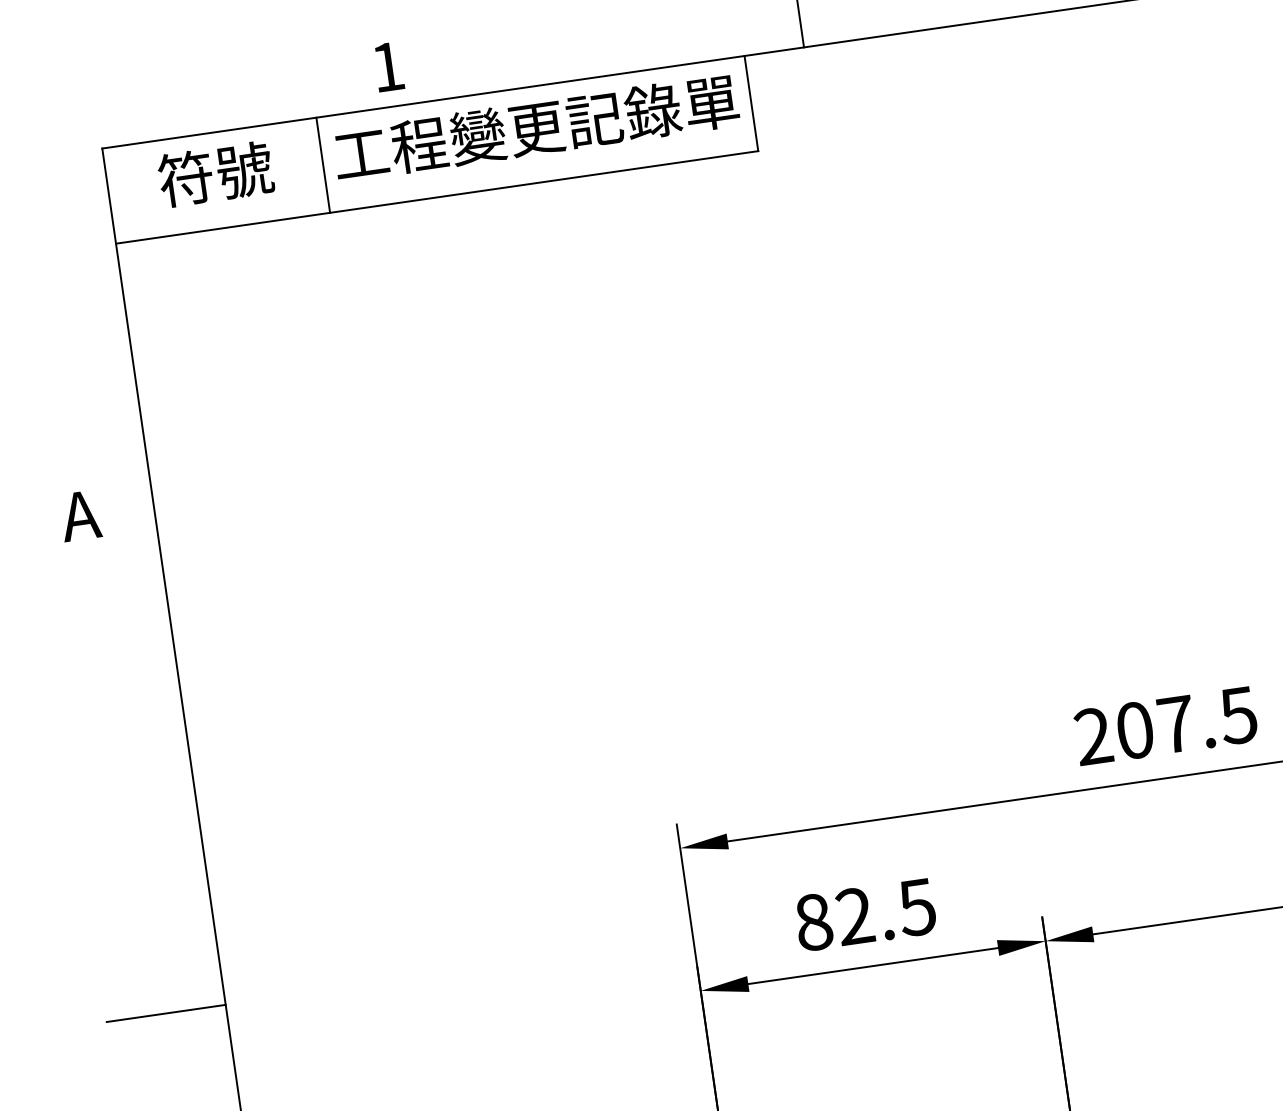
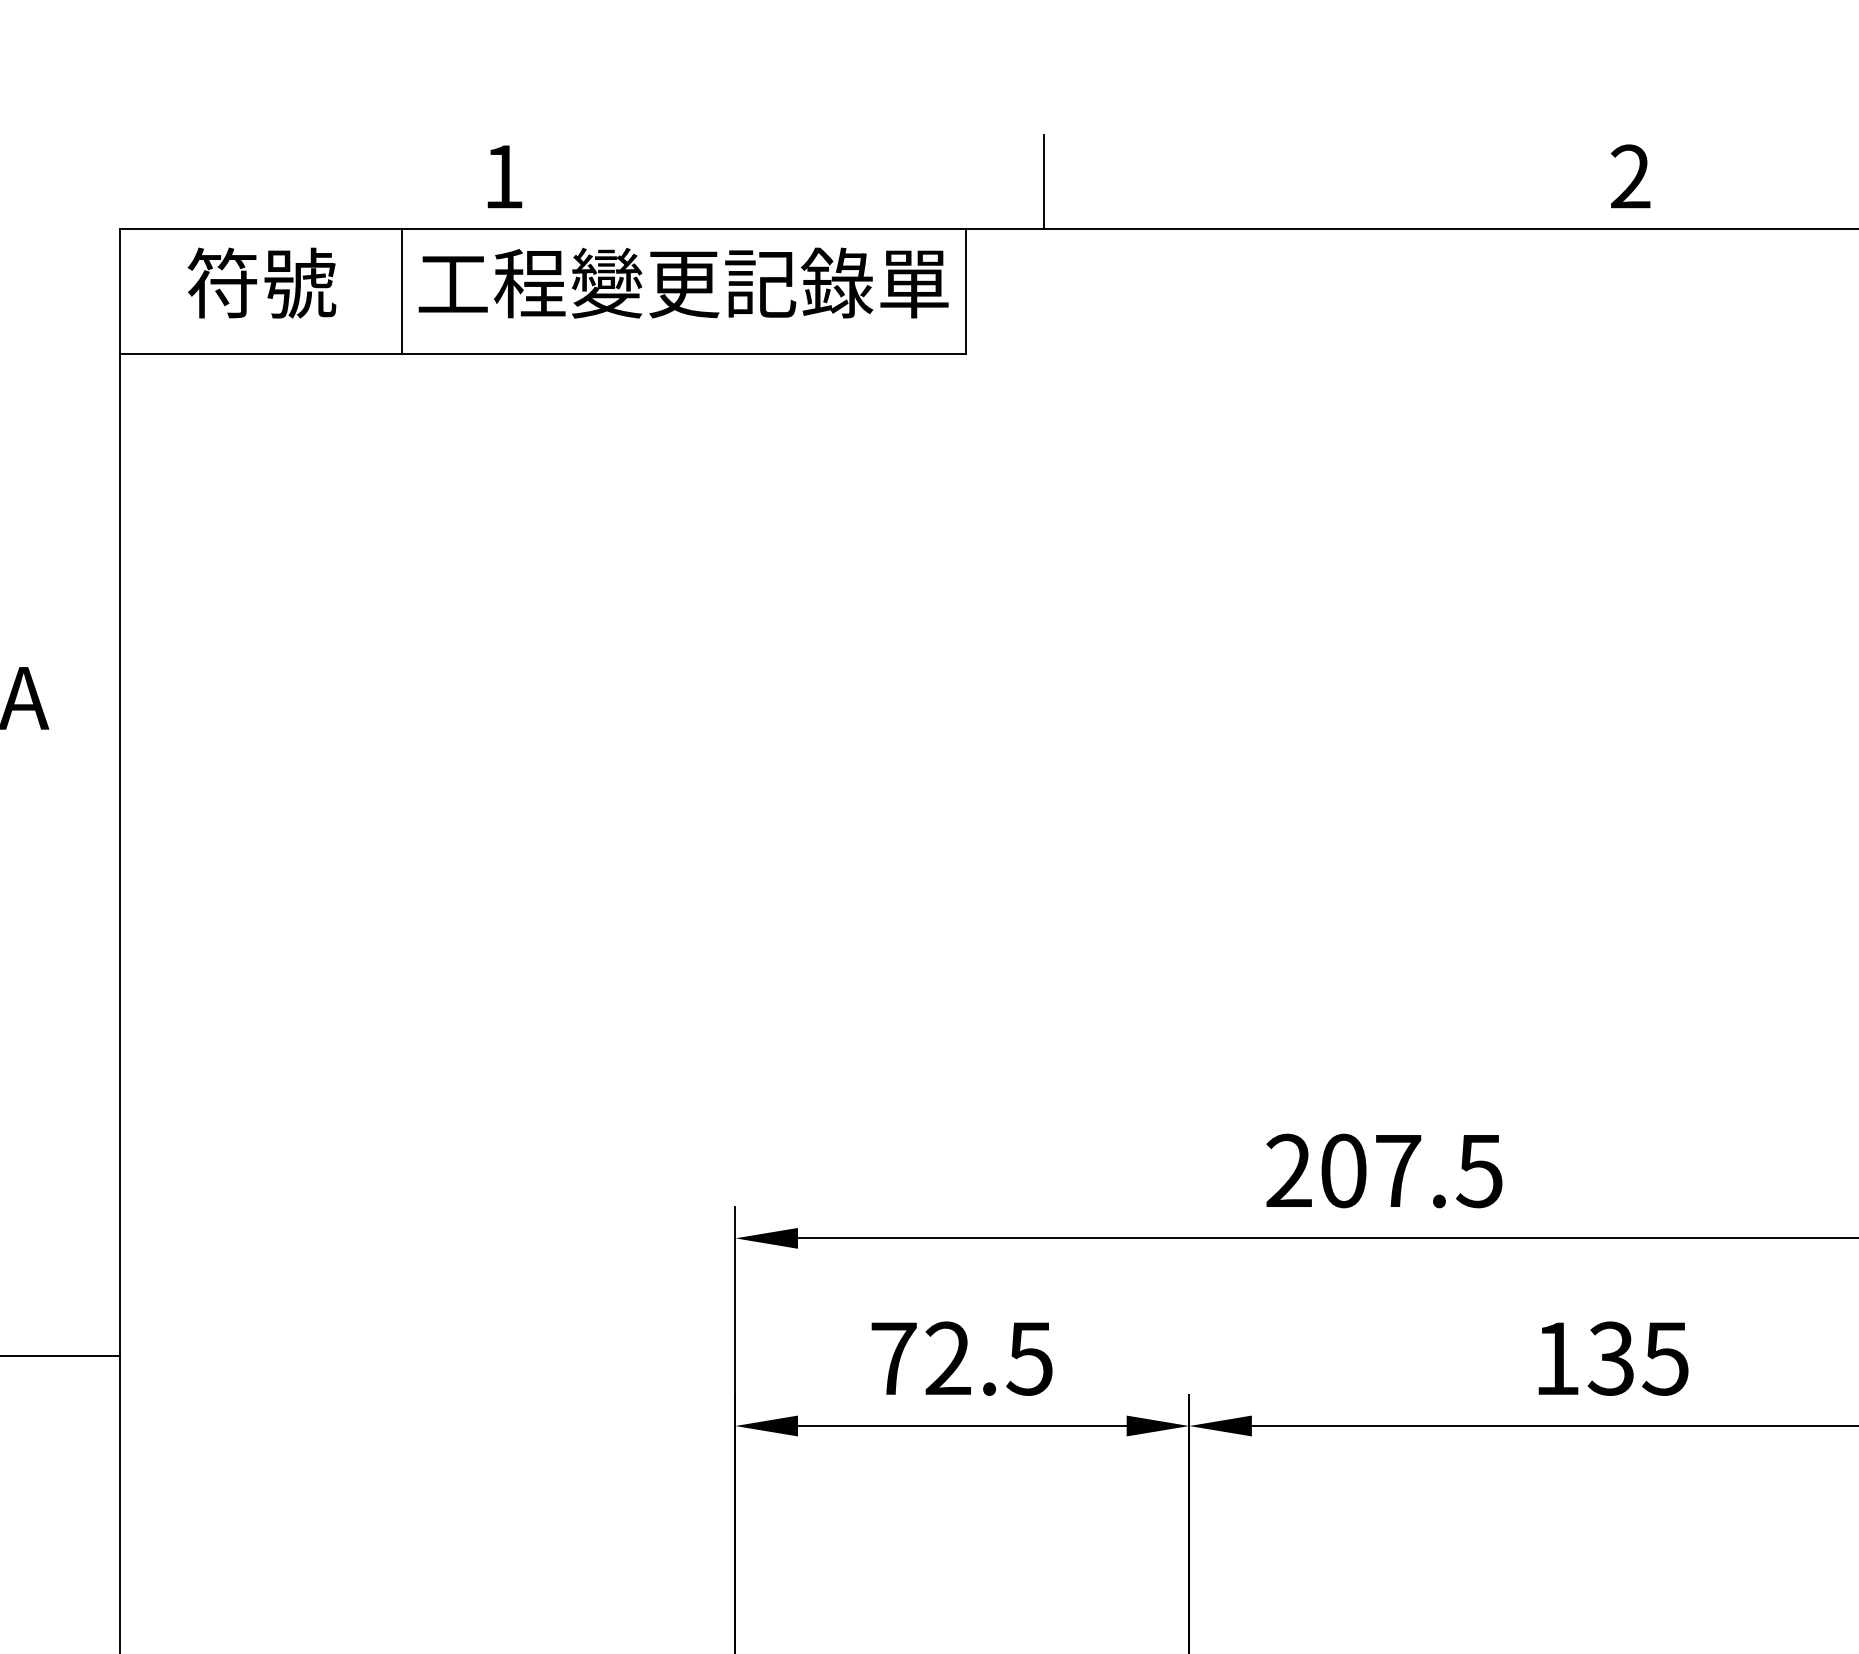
text: (813, 922) -> (893, 1358), 82.5 -> 72.5

